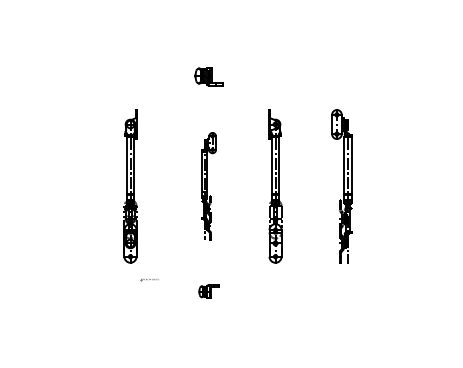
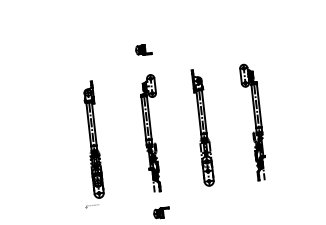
part: (208, 76) -> (143, 50), size x0.71
part: (208, 186) -> (152, 133), size x1.43
part: (149, 280) -> (92, 206), moved

